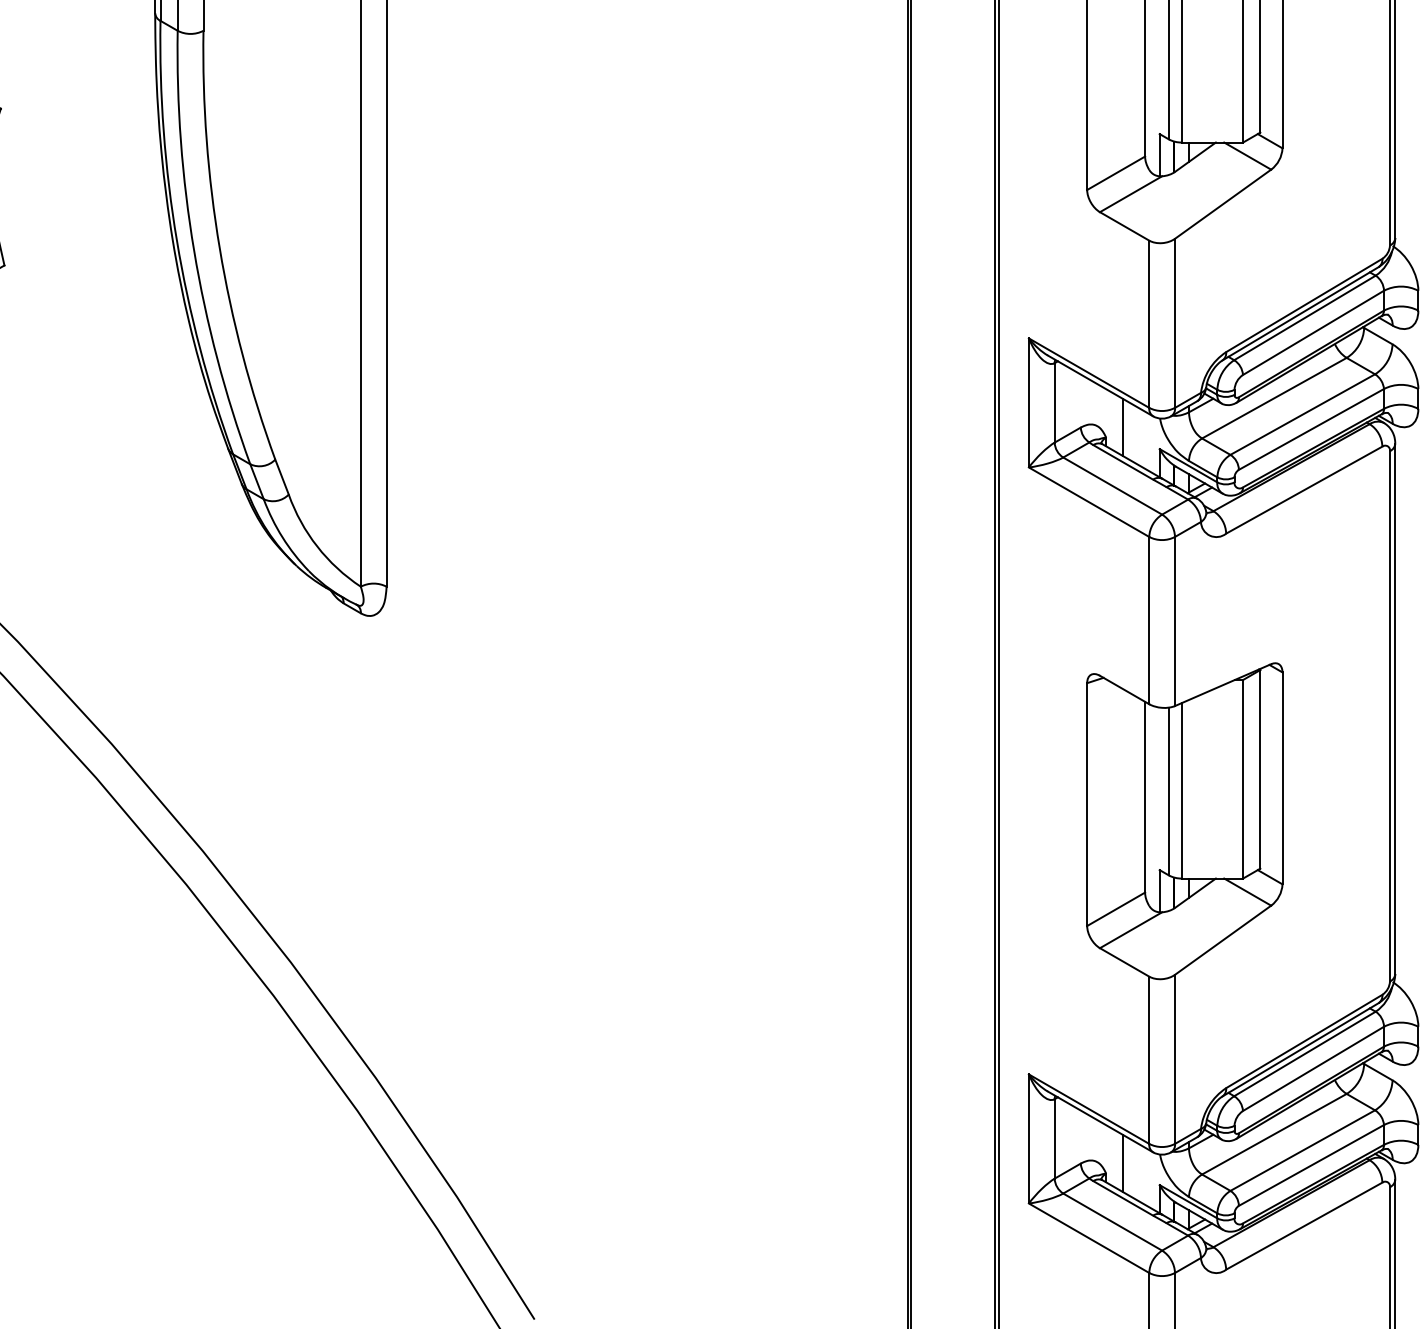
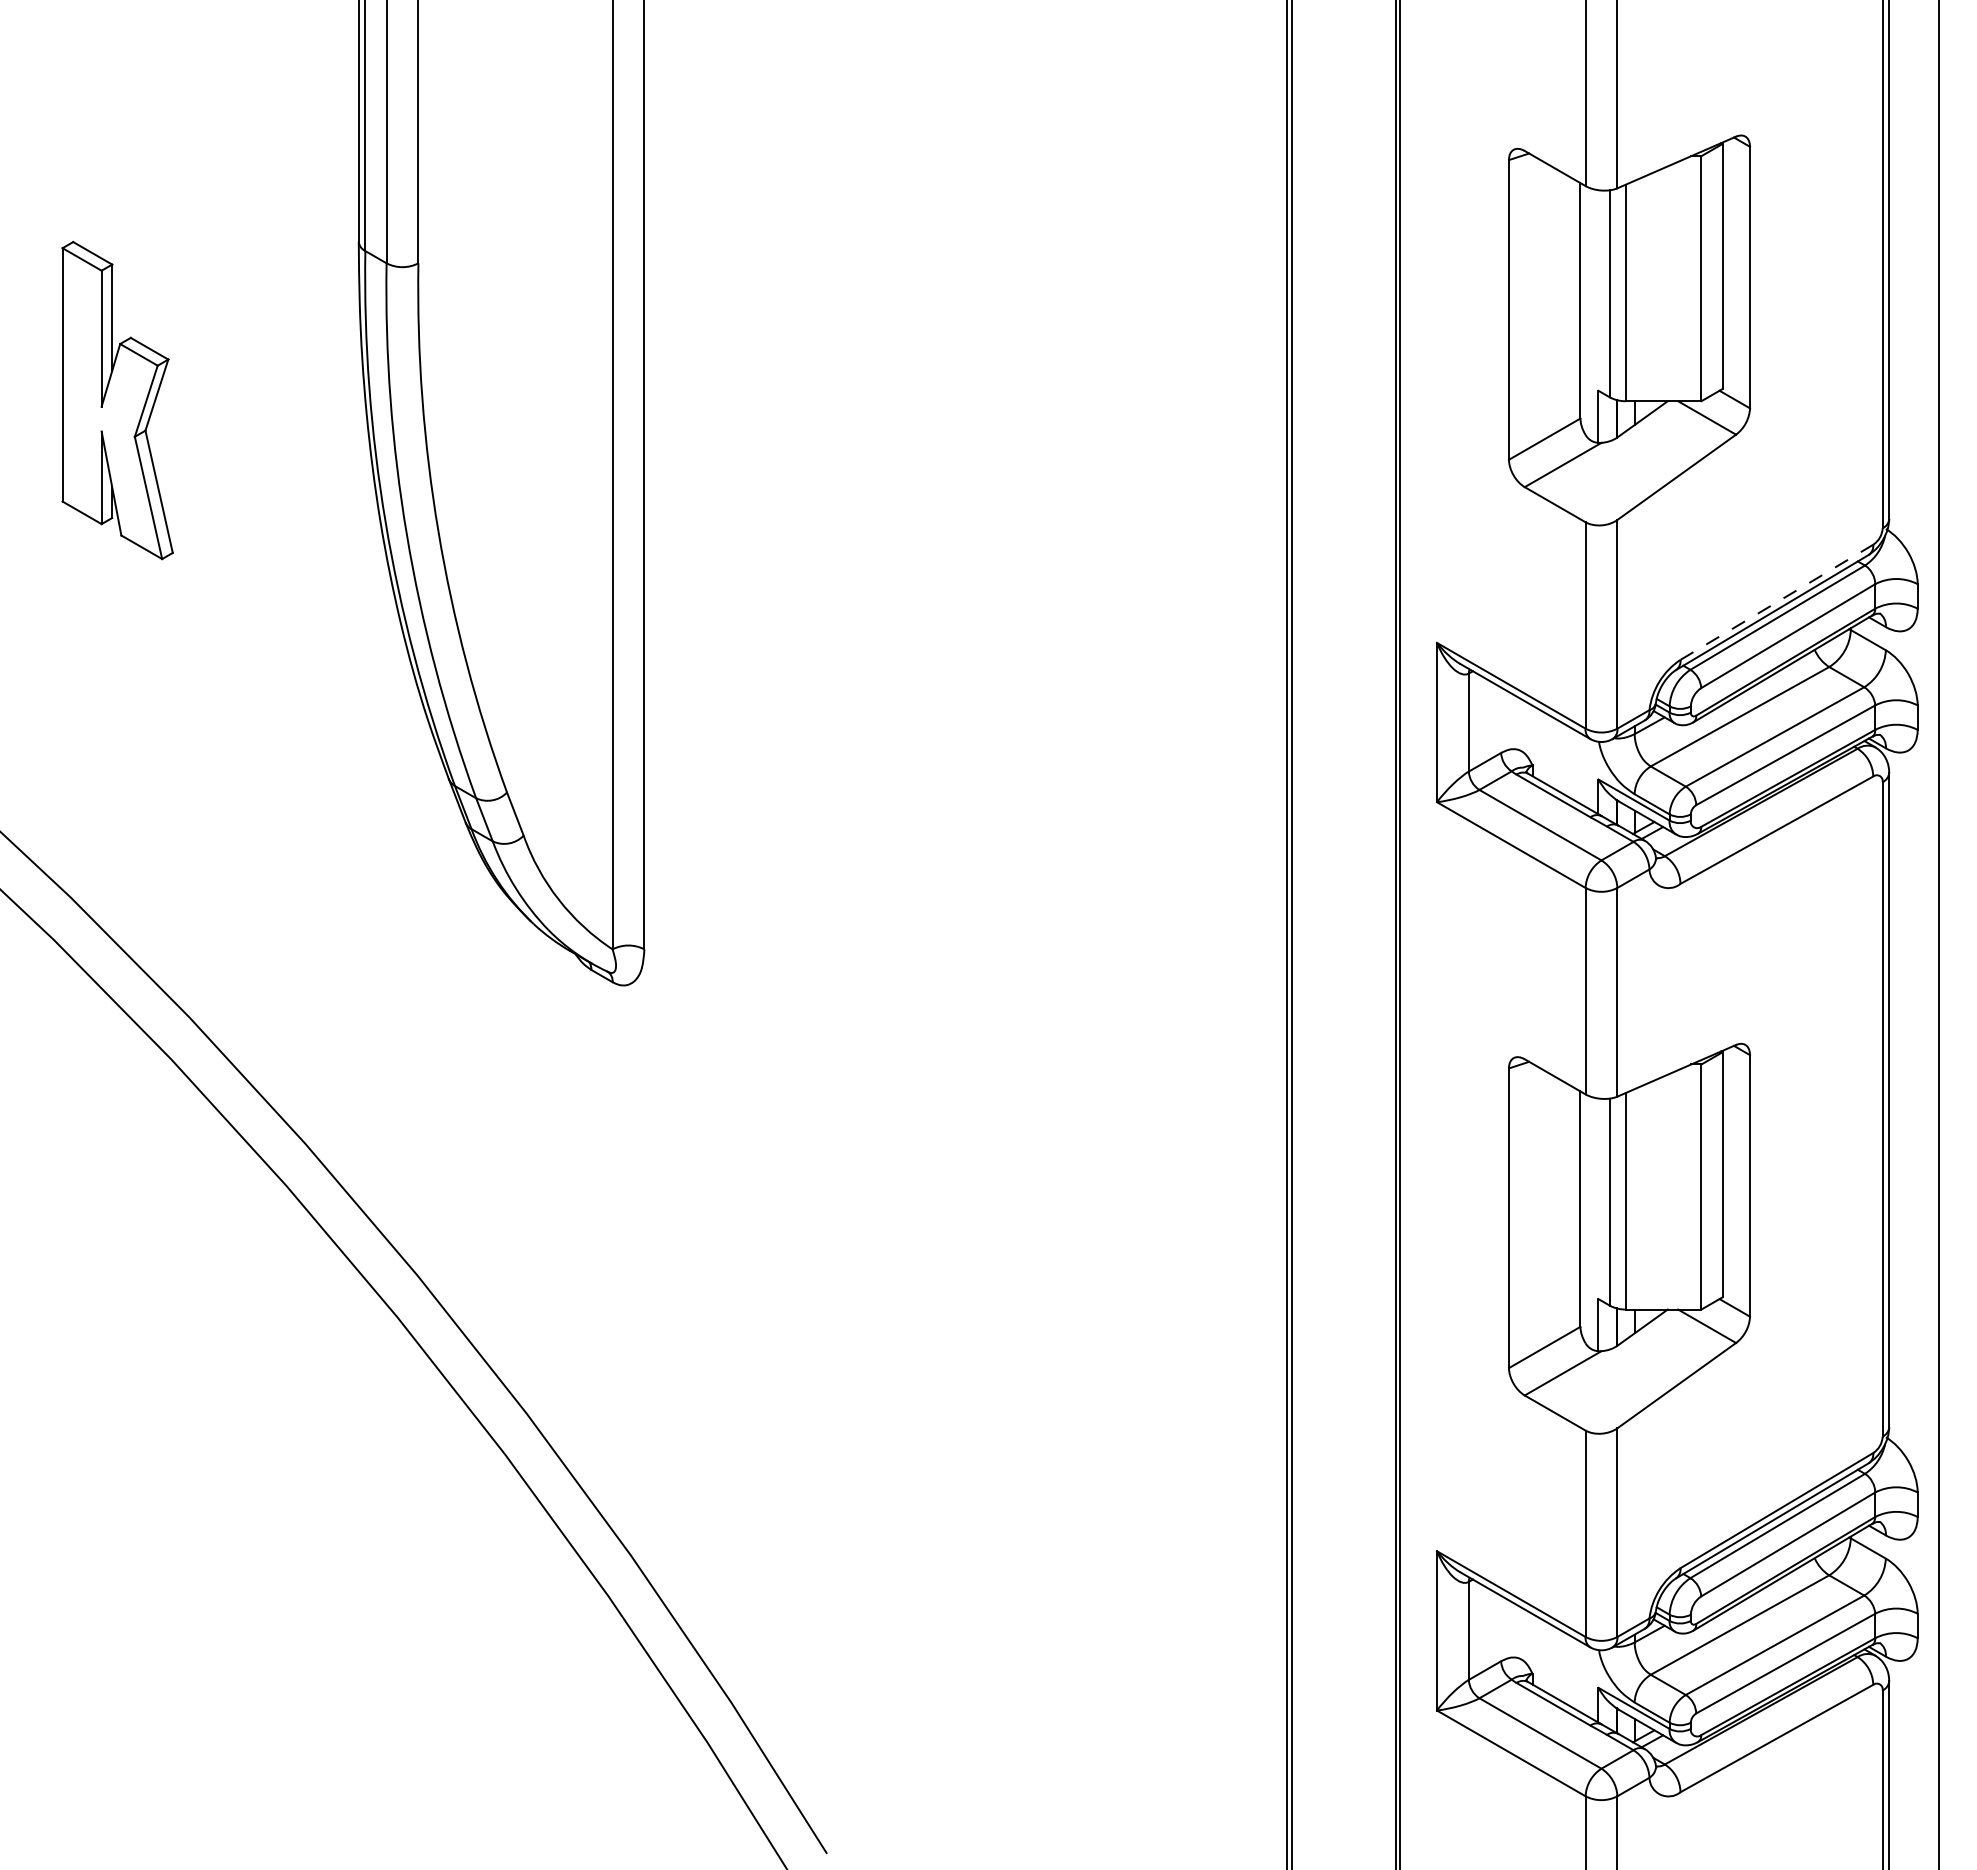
line: (1304, 305) -> (1777, 602), solid -> dashed
line: (1122, 427) -> (1552, 752), removed
line: (1122, 1162) -> (1552, 1660), removed

